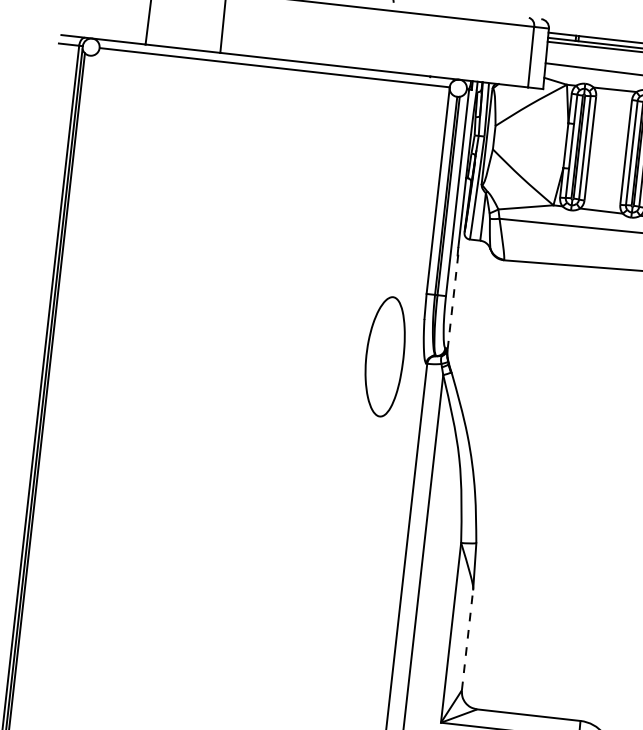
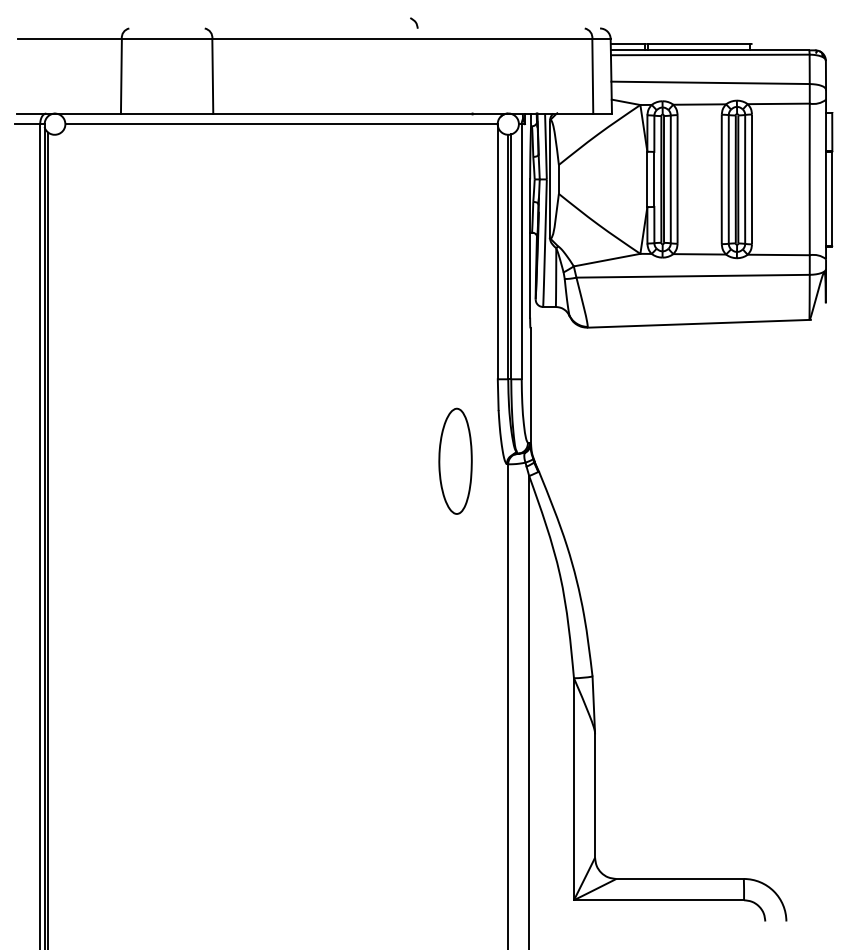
line: (453, 302) -> (531, 386), dashed -> solid
part: (384, 355) -> (455, 460), size x0.71
line: (467, 639) -> (595, 795), dashed -> solid

